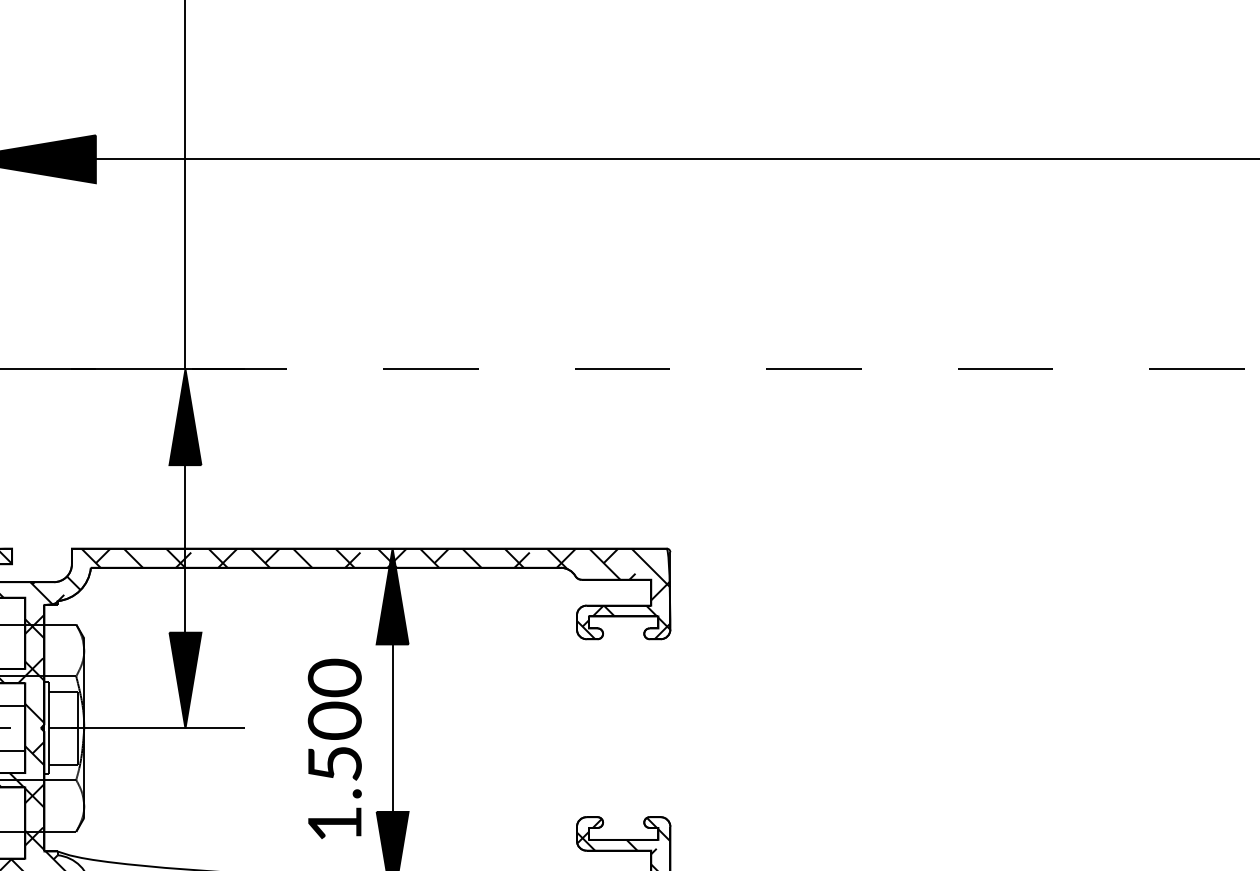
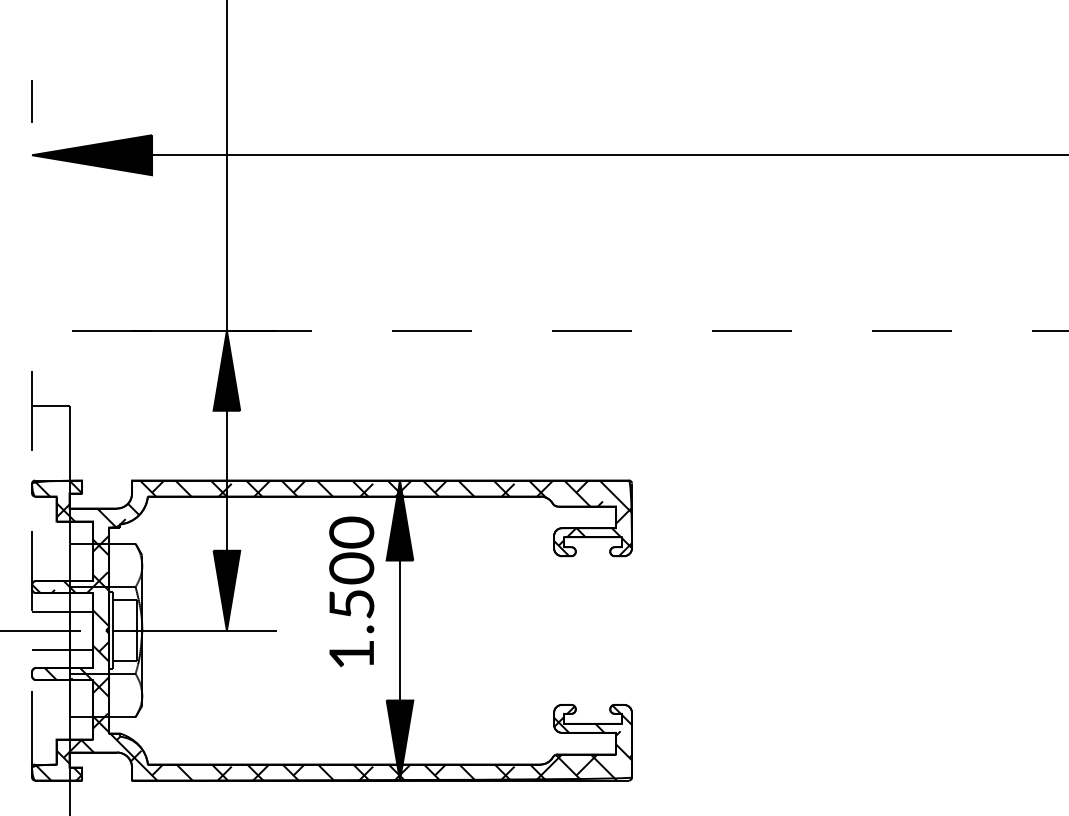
text: (334, 748) -> (351, 591), moved

